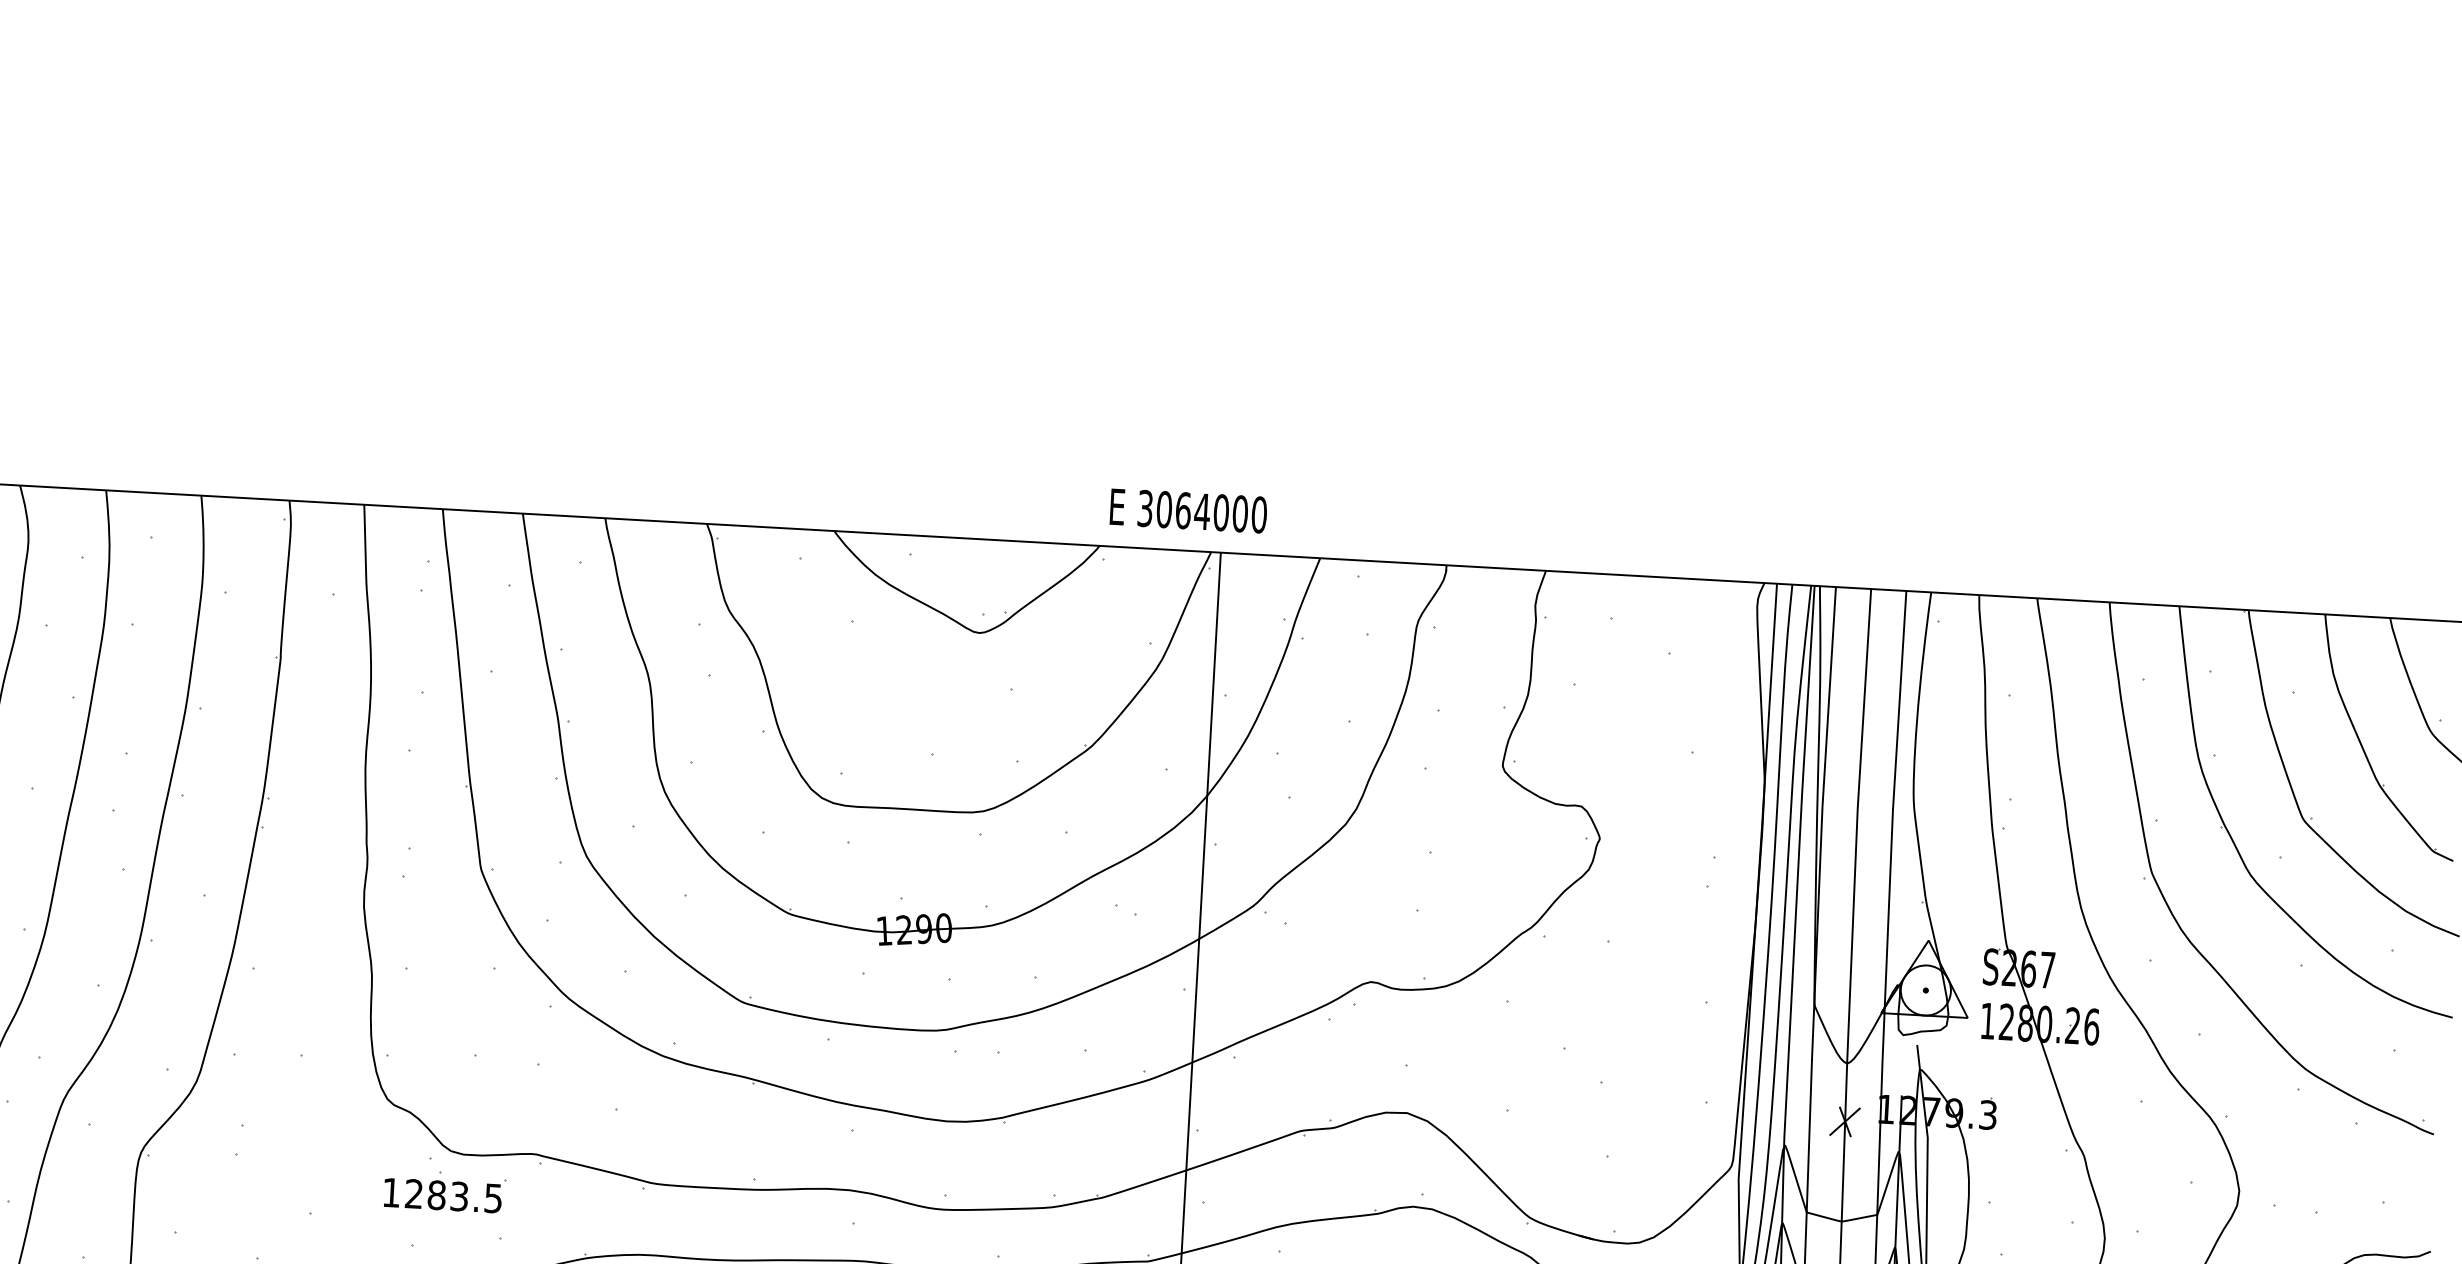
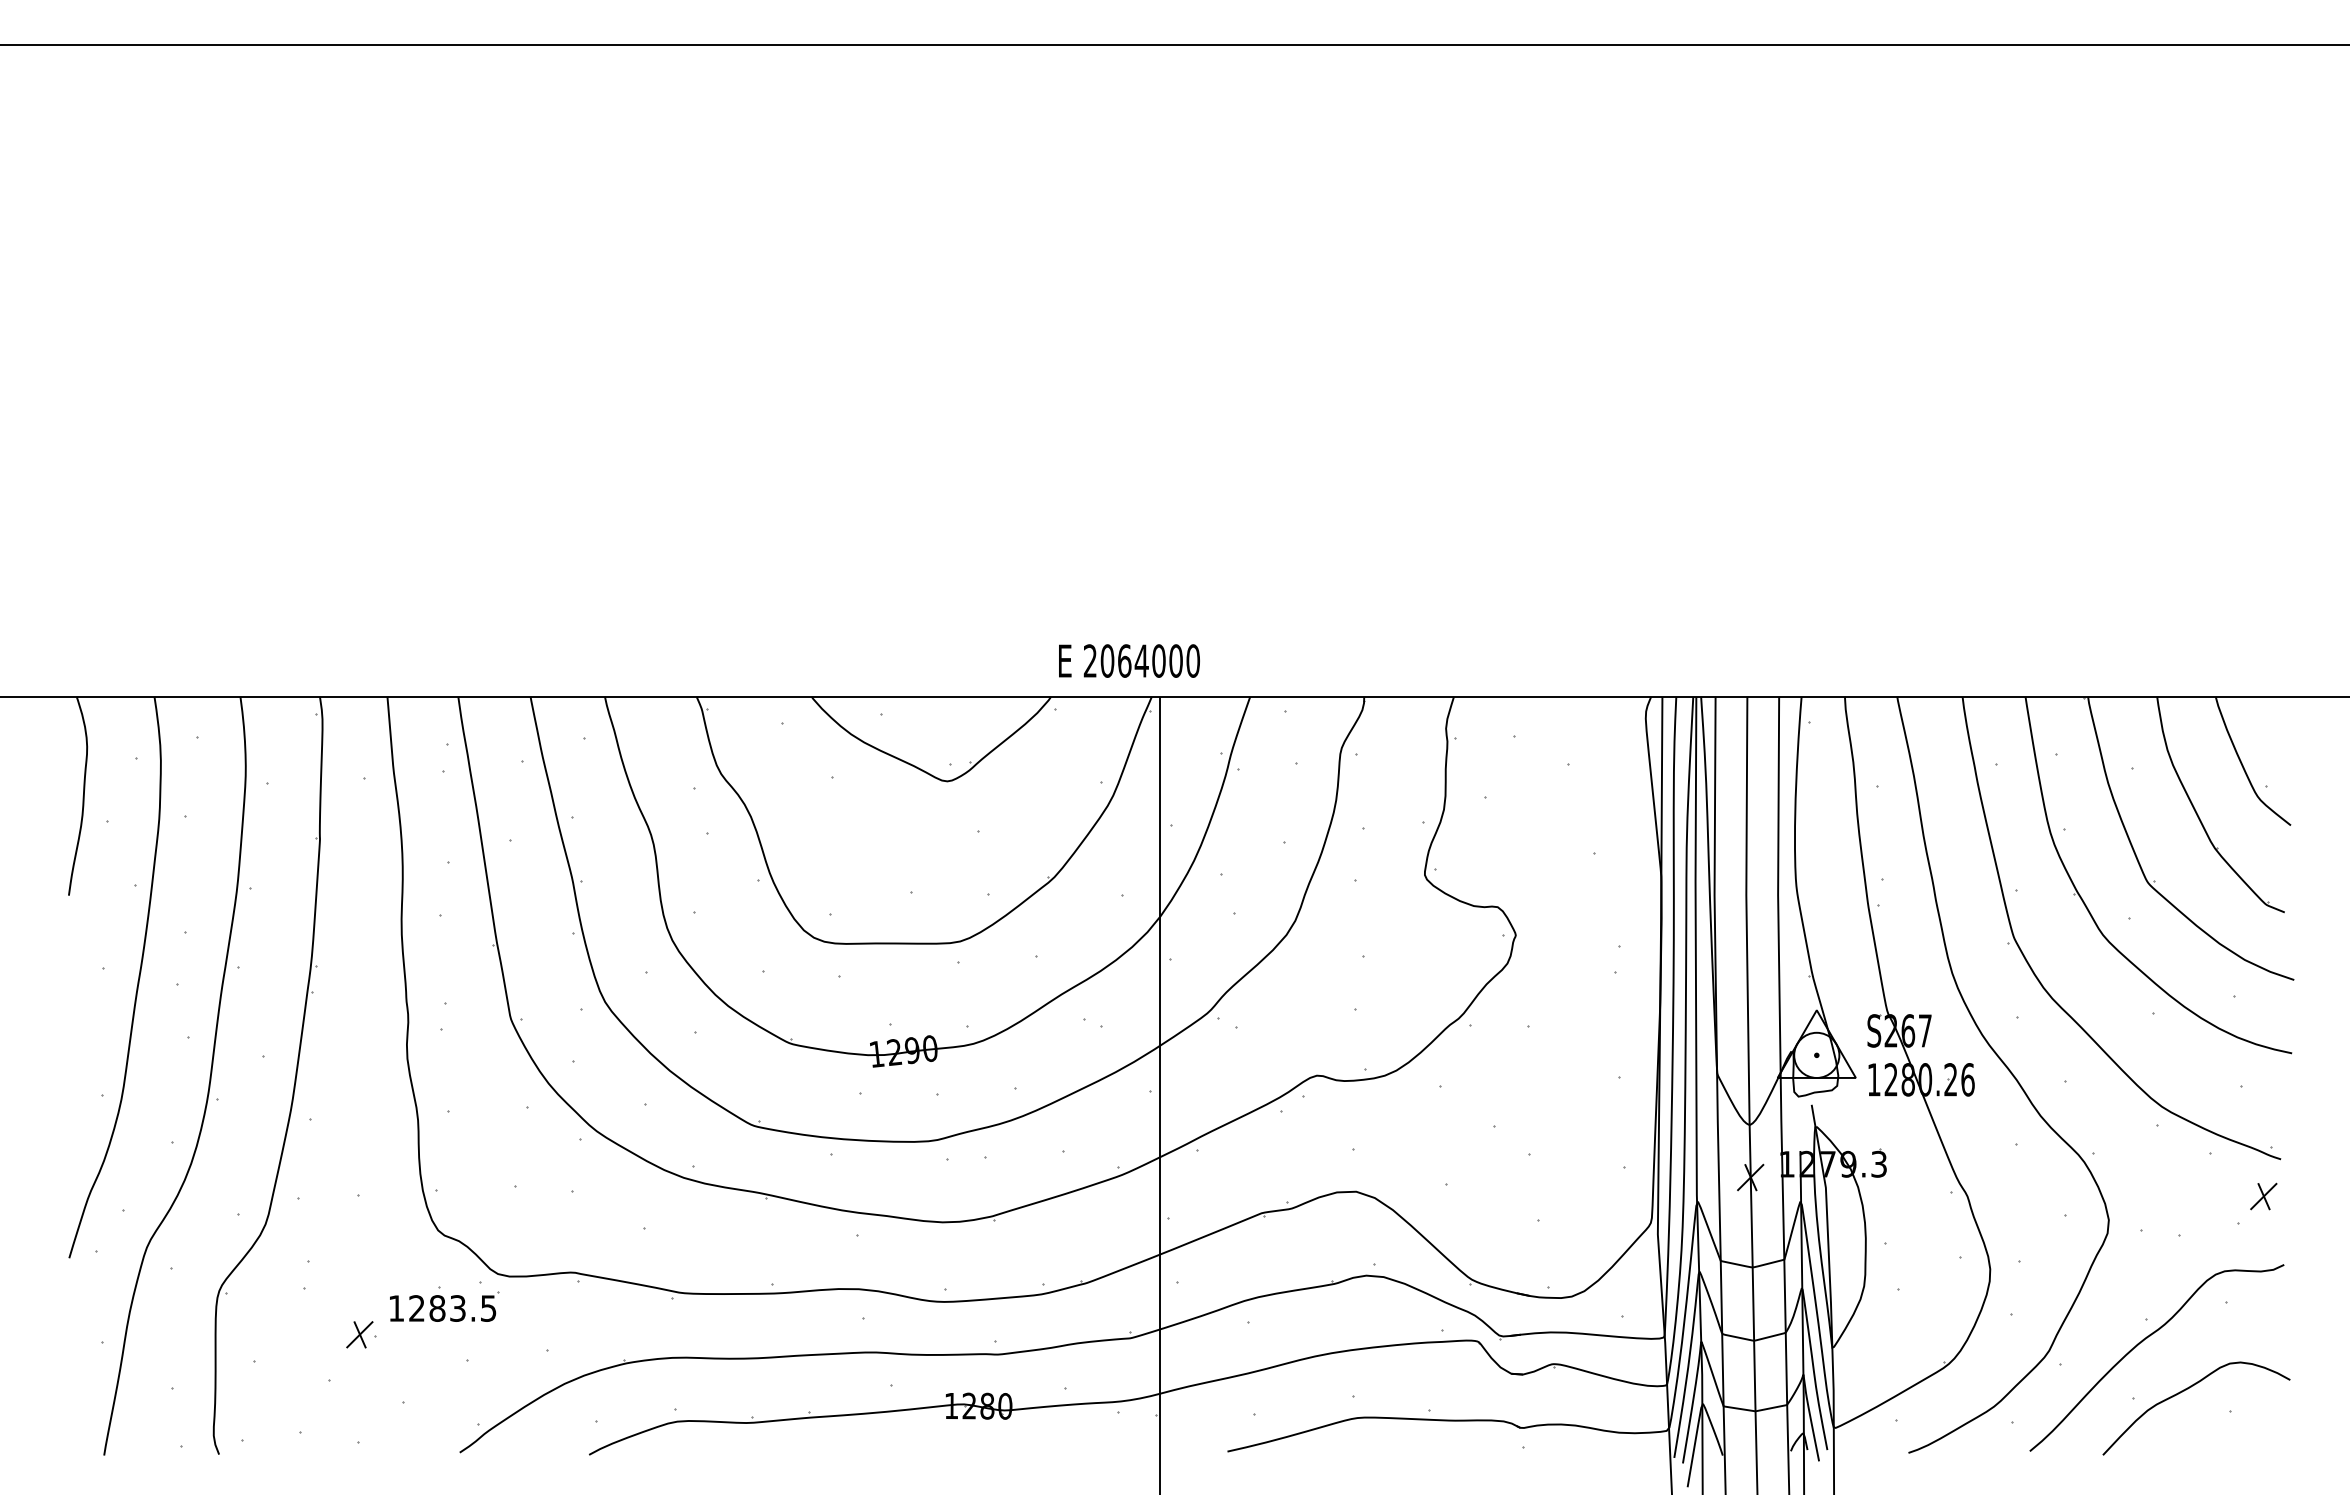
text: (1144, 507) -> (1089, 660), 3064000 -> 2064000
part: (2412, 1174) -> (2263, 1196), added
part: (444, 1190) -> (444, 1303), moved
part: (293, 1209) -> (359, 1334), added

